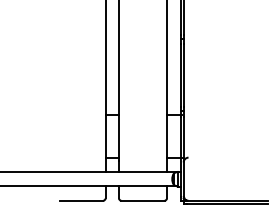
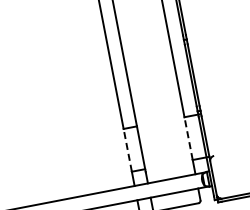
line: (105, 136) -> (127, 150), solid -> dashed
line: (166, 136) -> (188, 139), solid -> dashed

